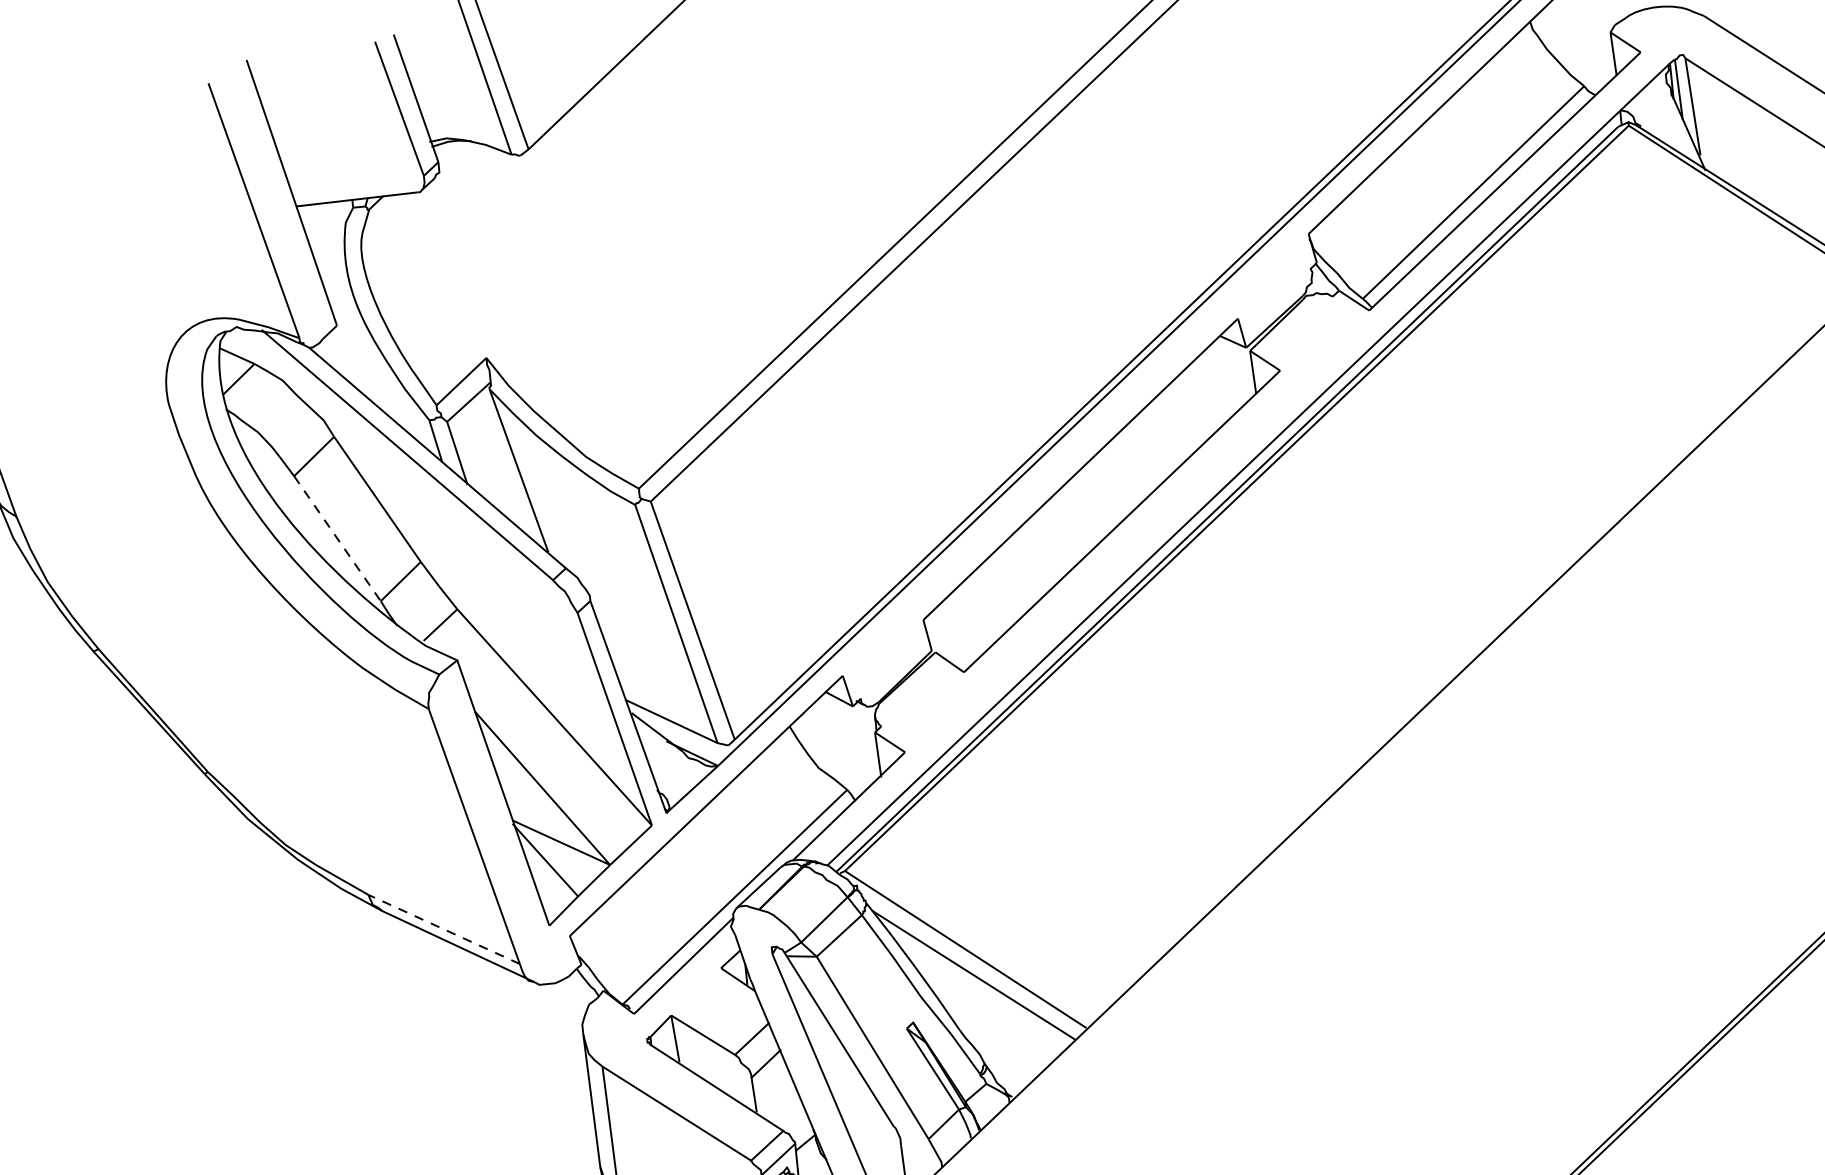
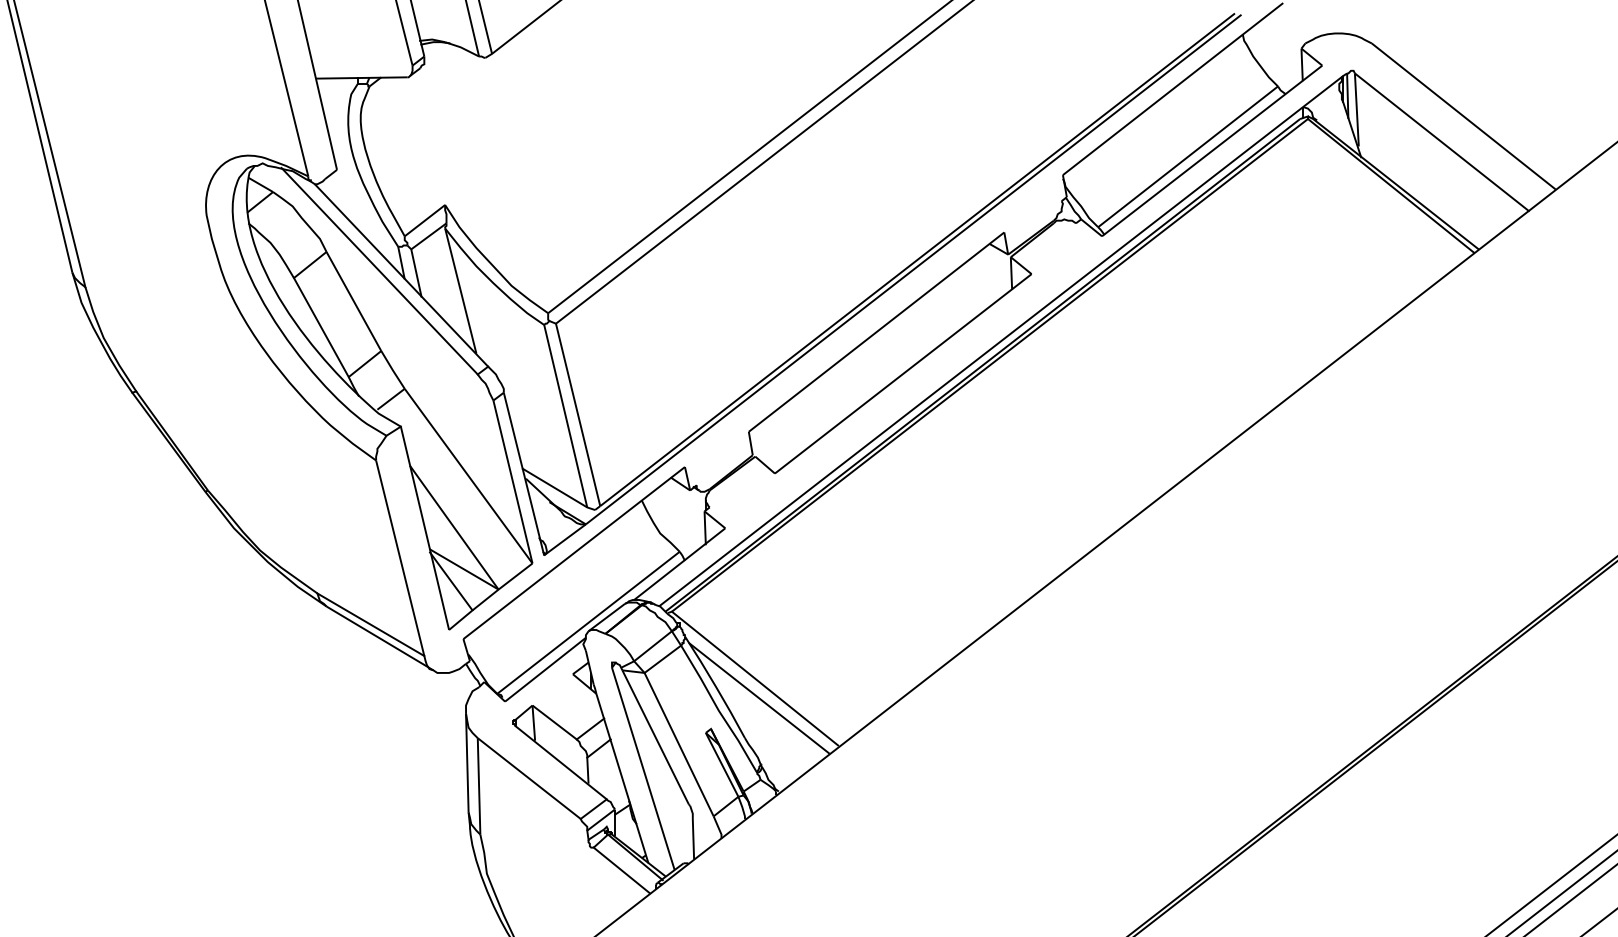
line: (337, 538) -> (321, 327), dashed -> solid
line: (443, 929) -> (370, 624), dashed -> solid

